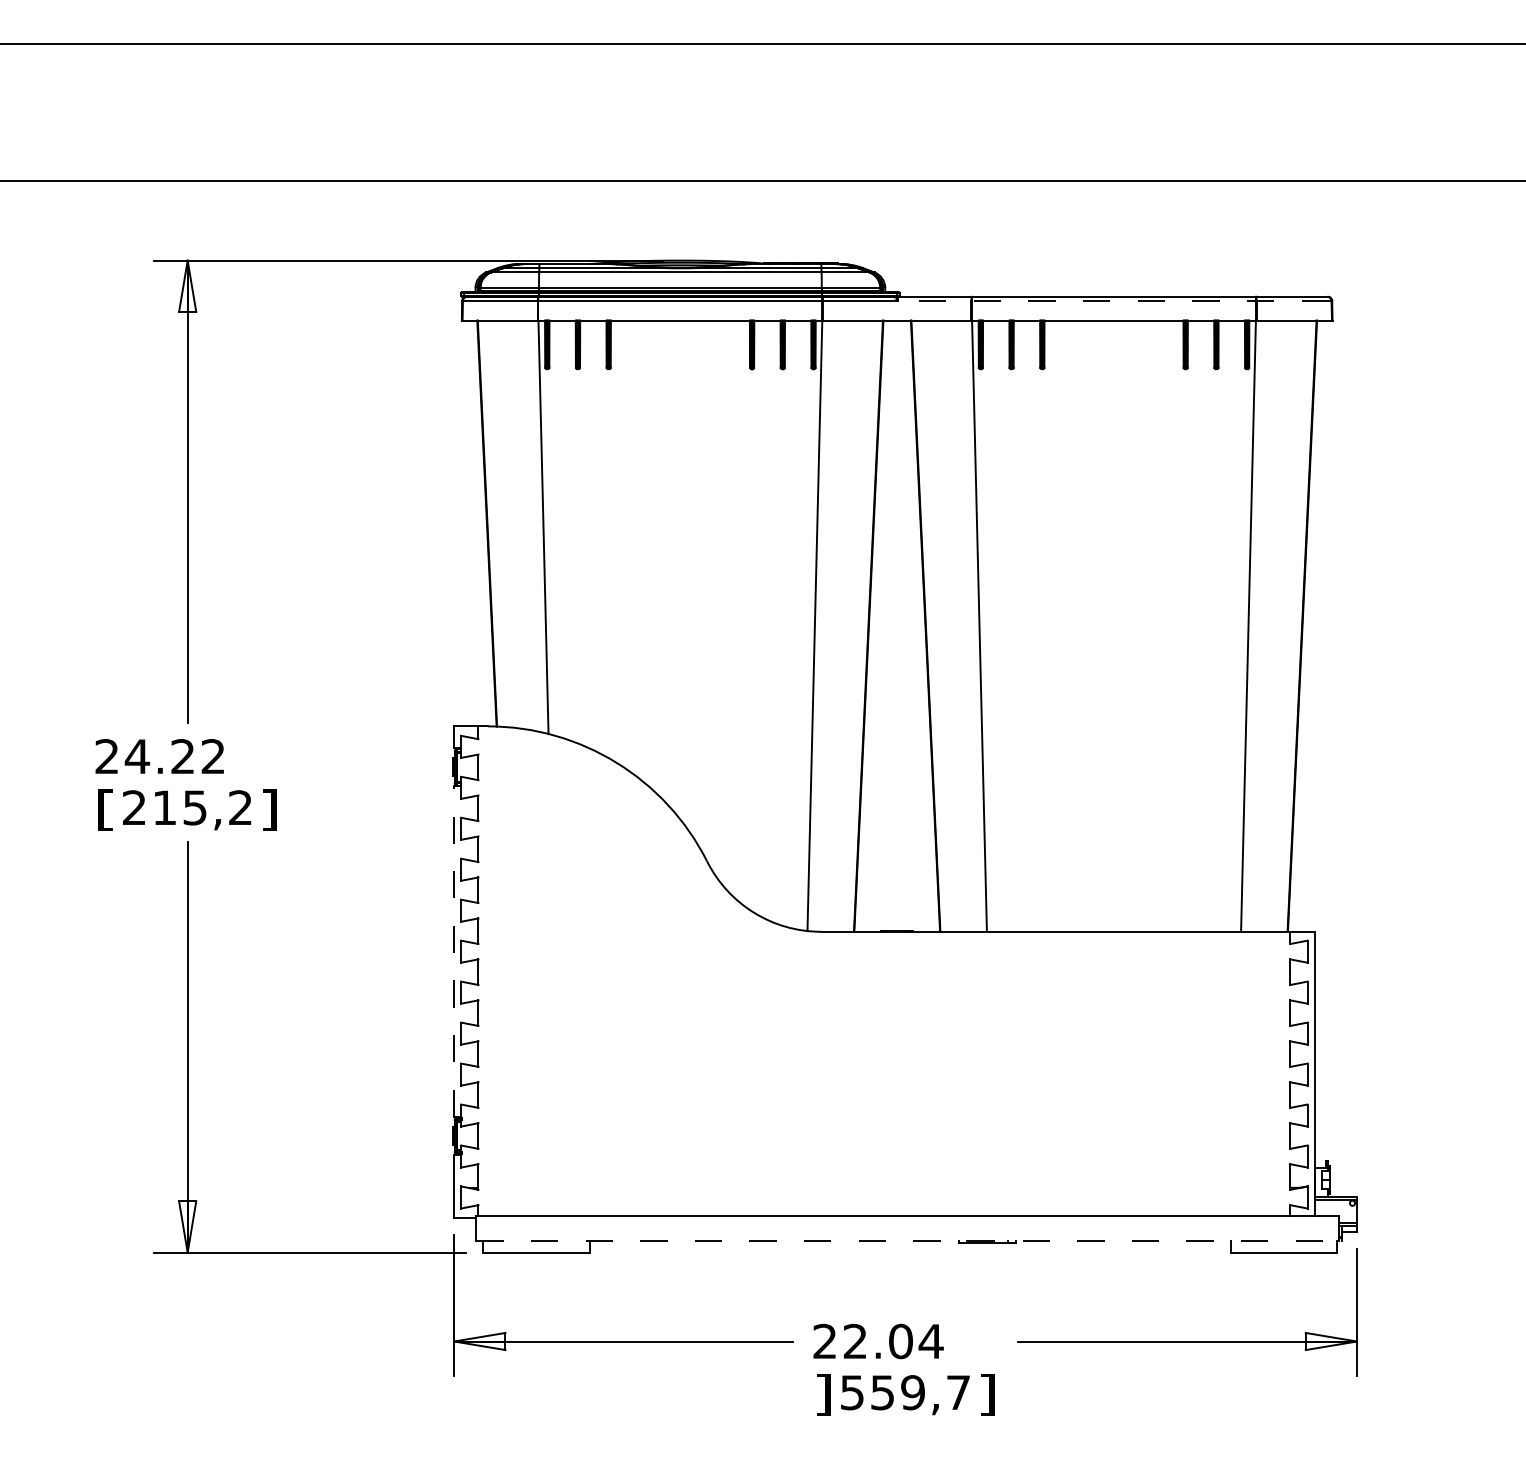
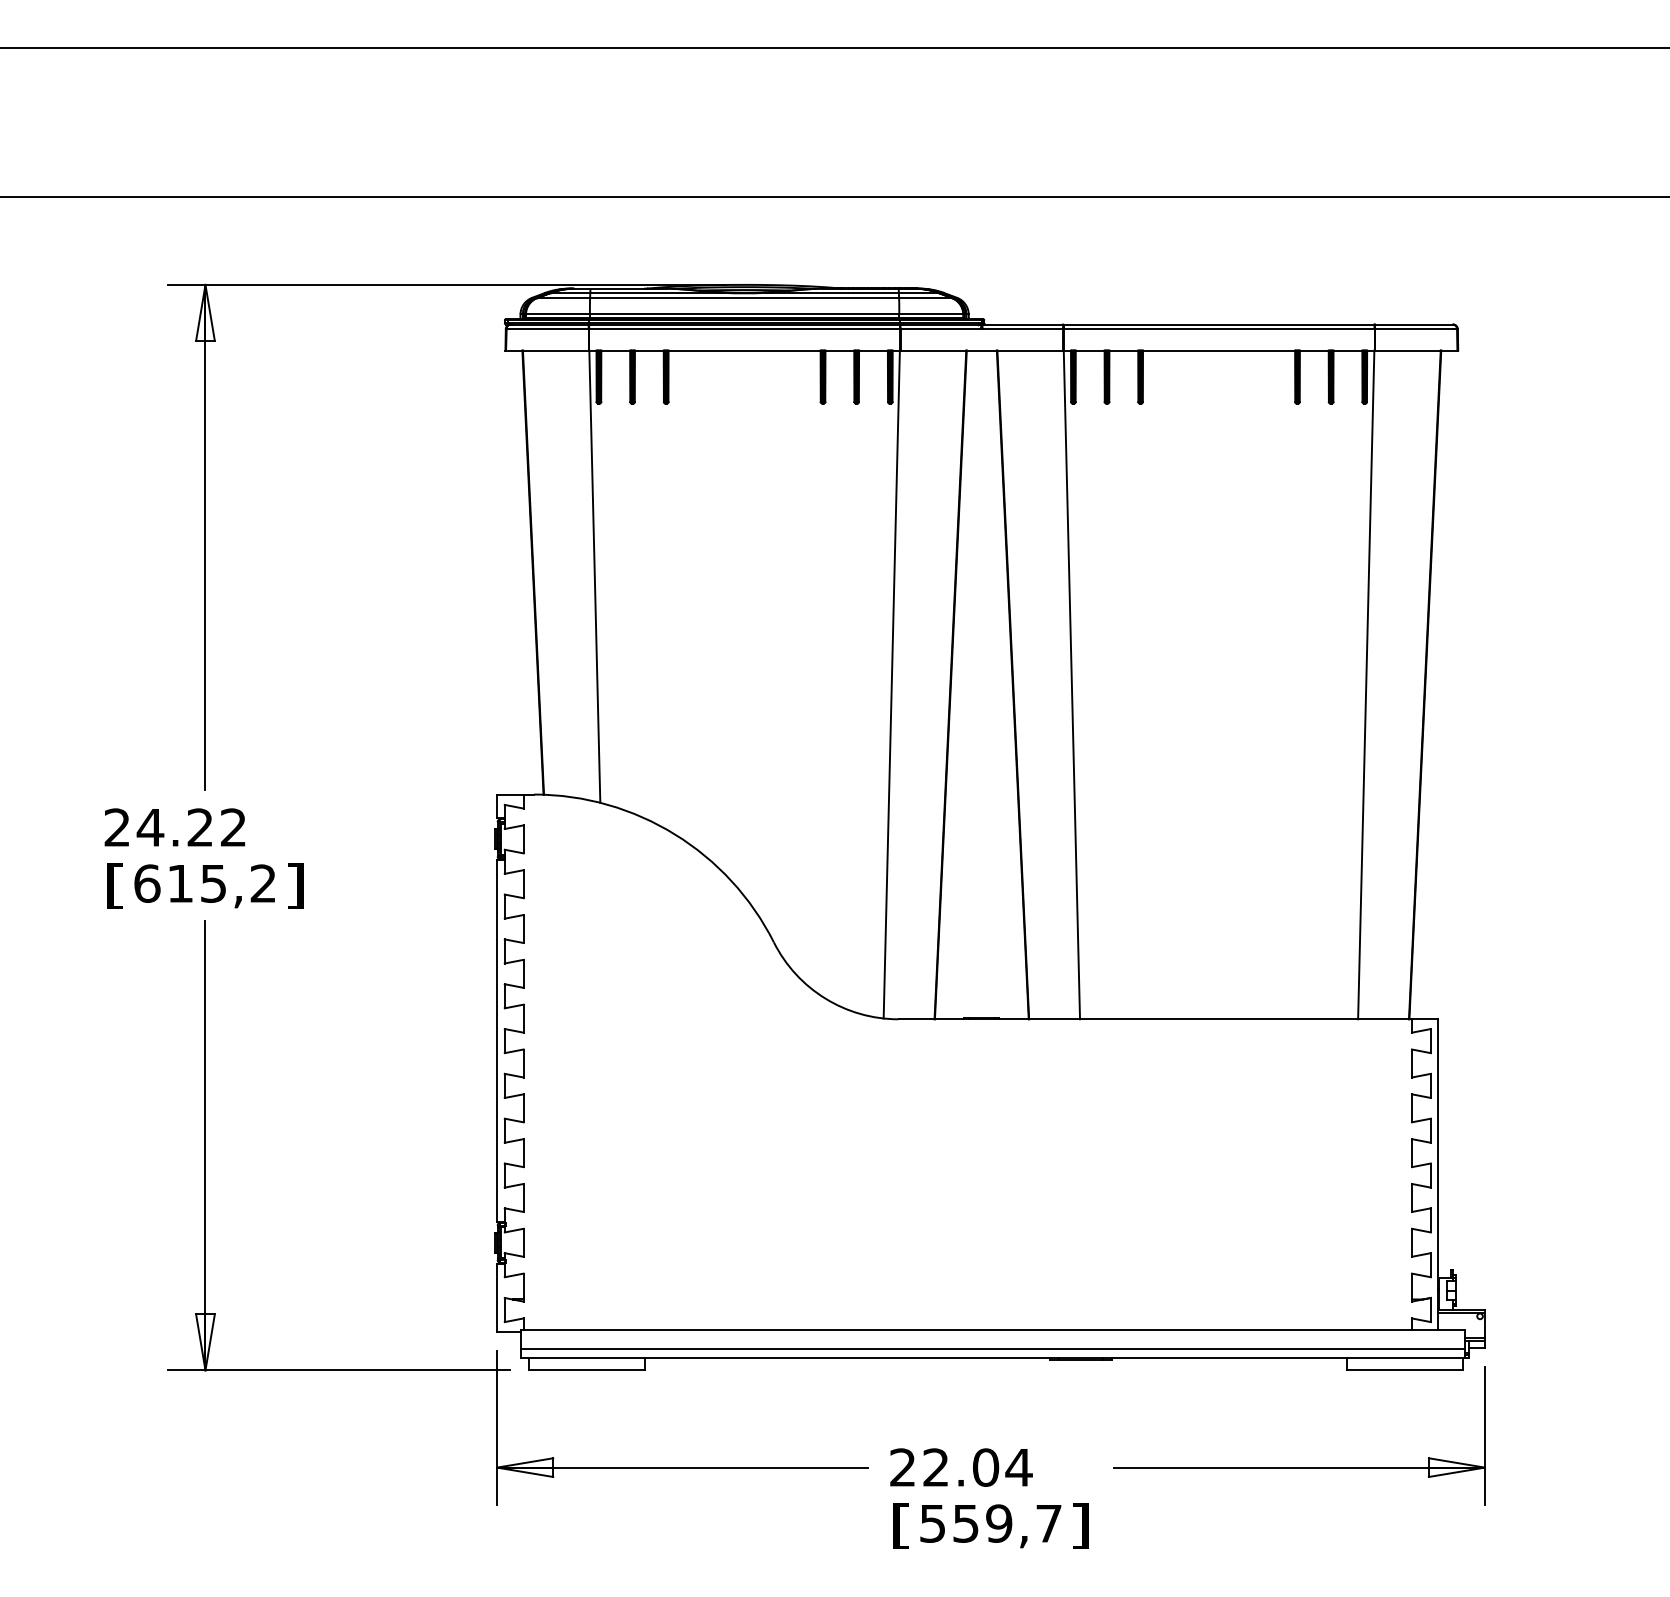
line: (1113, 301) -> (1218, 329), dashed -> solid
text: (134, 807) -> (147, 883), 215,2 -> 615,2
line: (454, 952) -> (497, 1041), dashed -> solid
line: (907, 1233) -> (993, 1349), added
line: (909, 1241) -> (995, 1358), dashed -> solid
text: (823, 1394) -> (901, 1525), ] -> [

